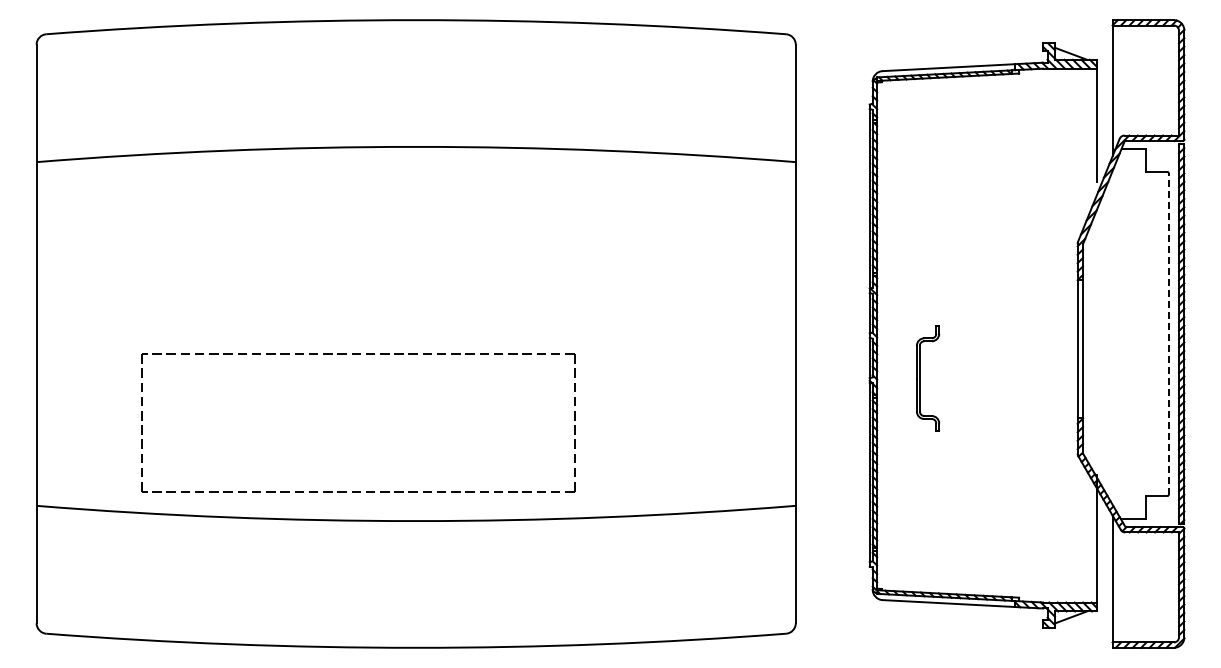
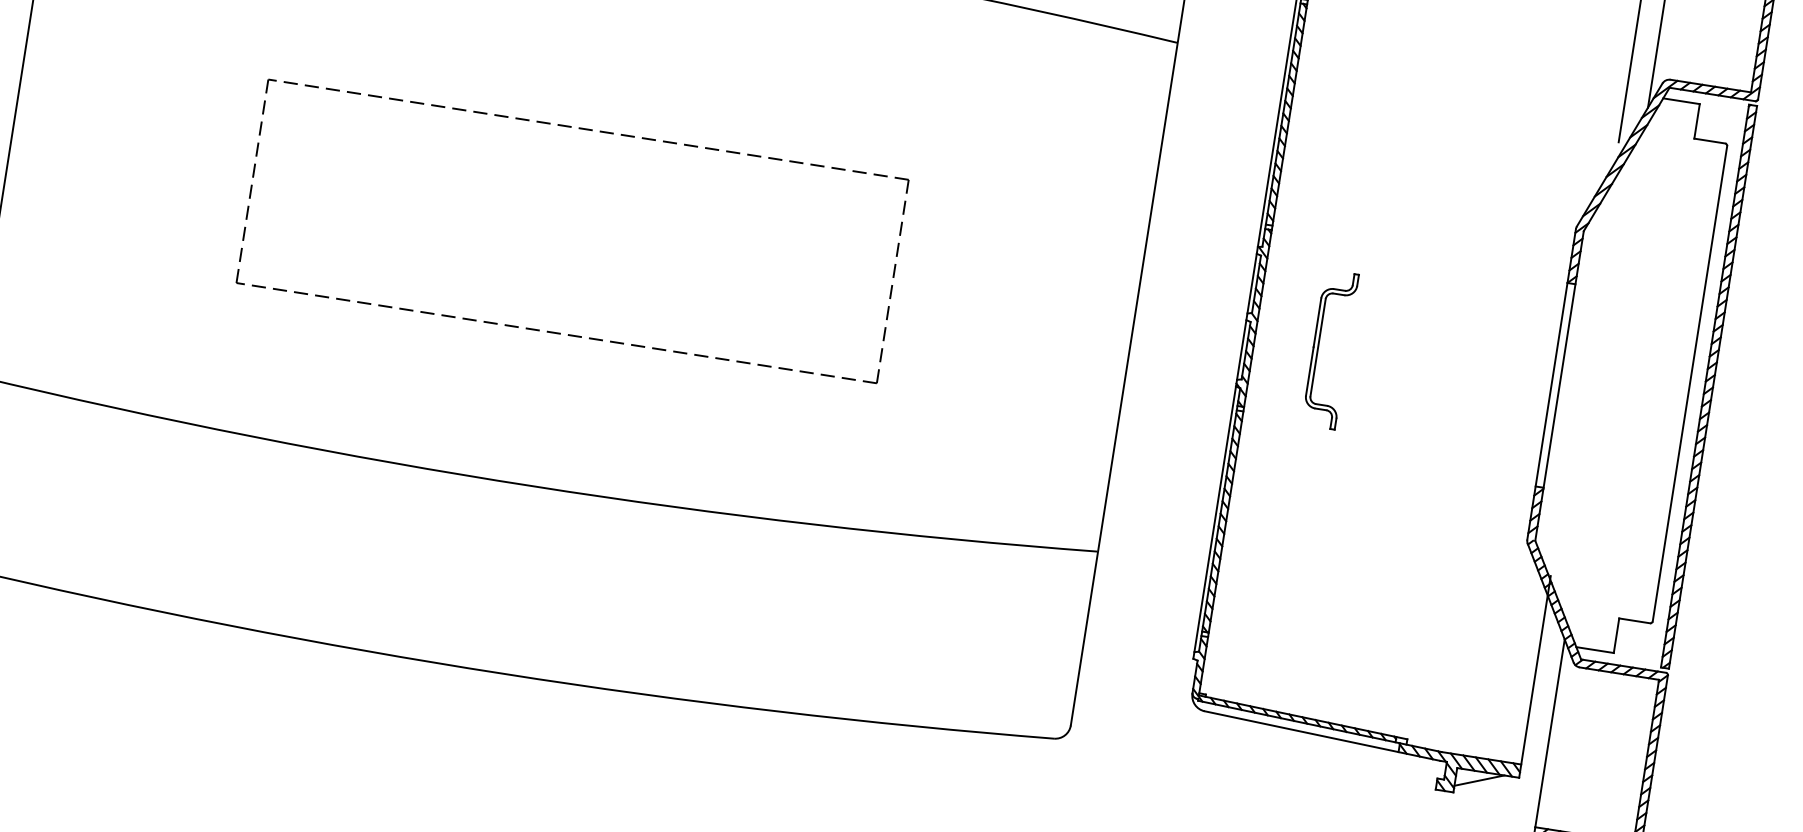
line: (1168, 333) -> (1689, 382), dashed -> solid
part: (358, 354) -> (588, 130), moved
part: (920, 378) -> (1319, 347), moved

